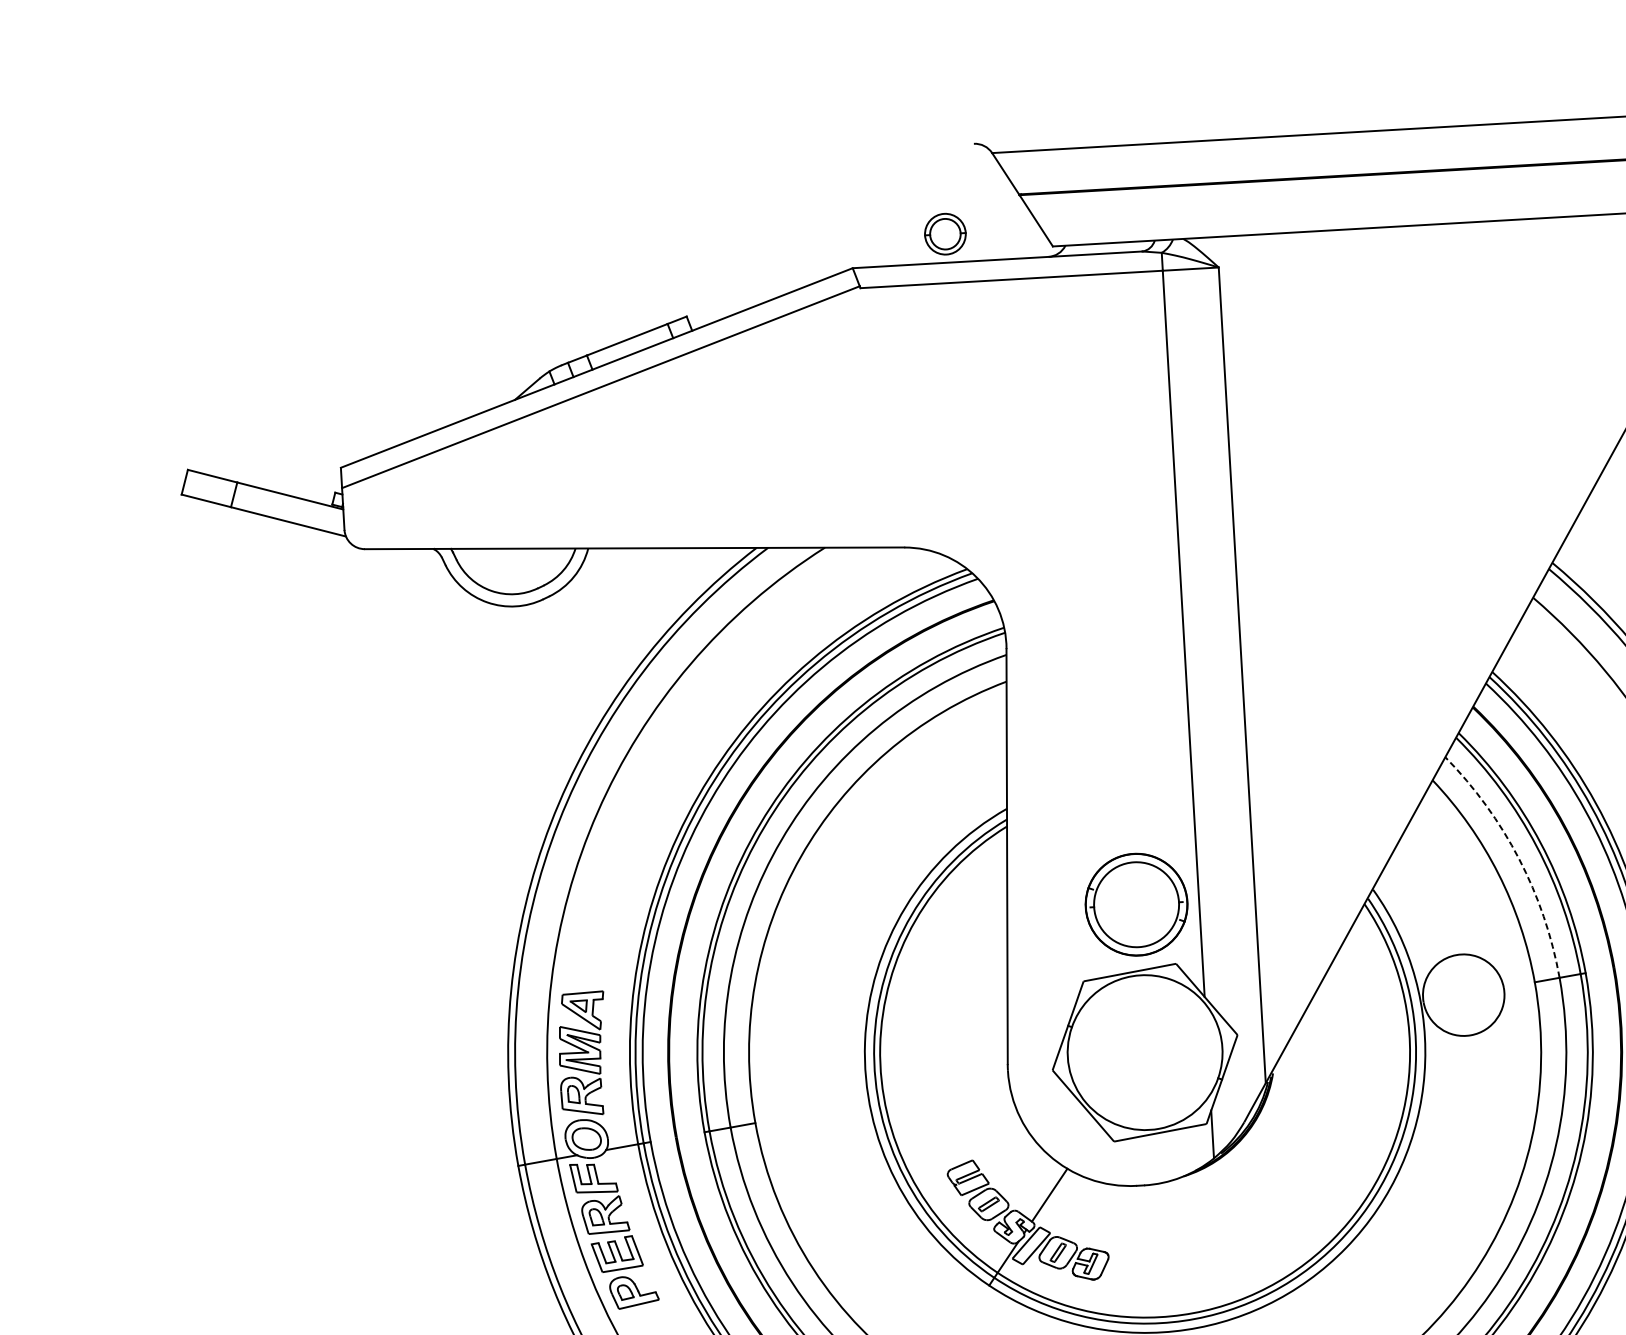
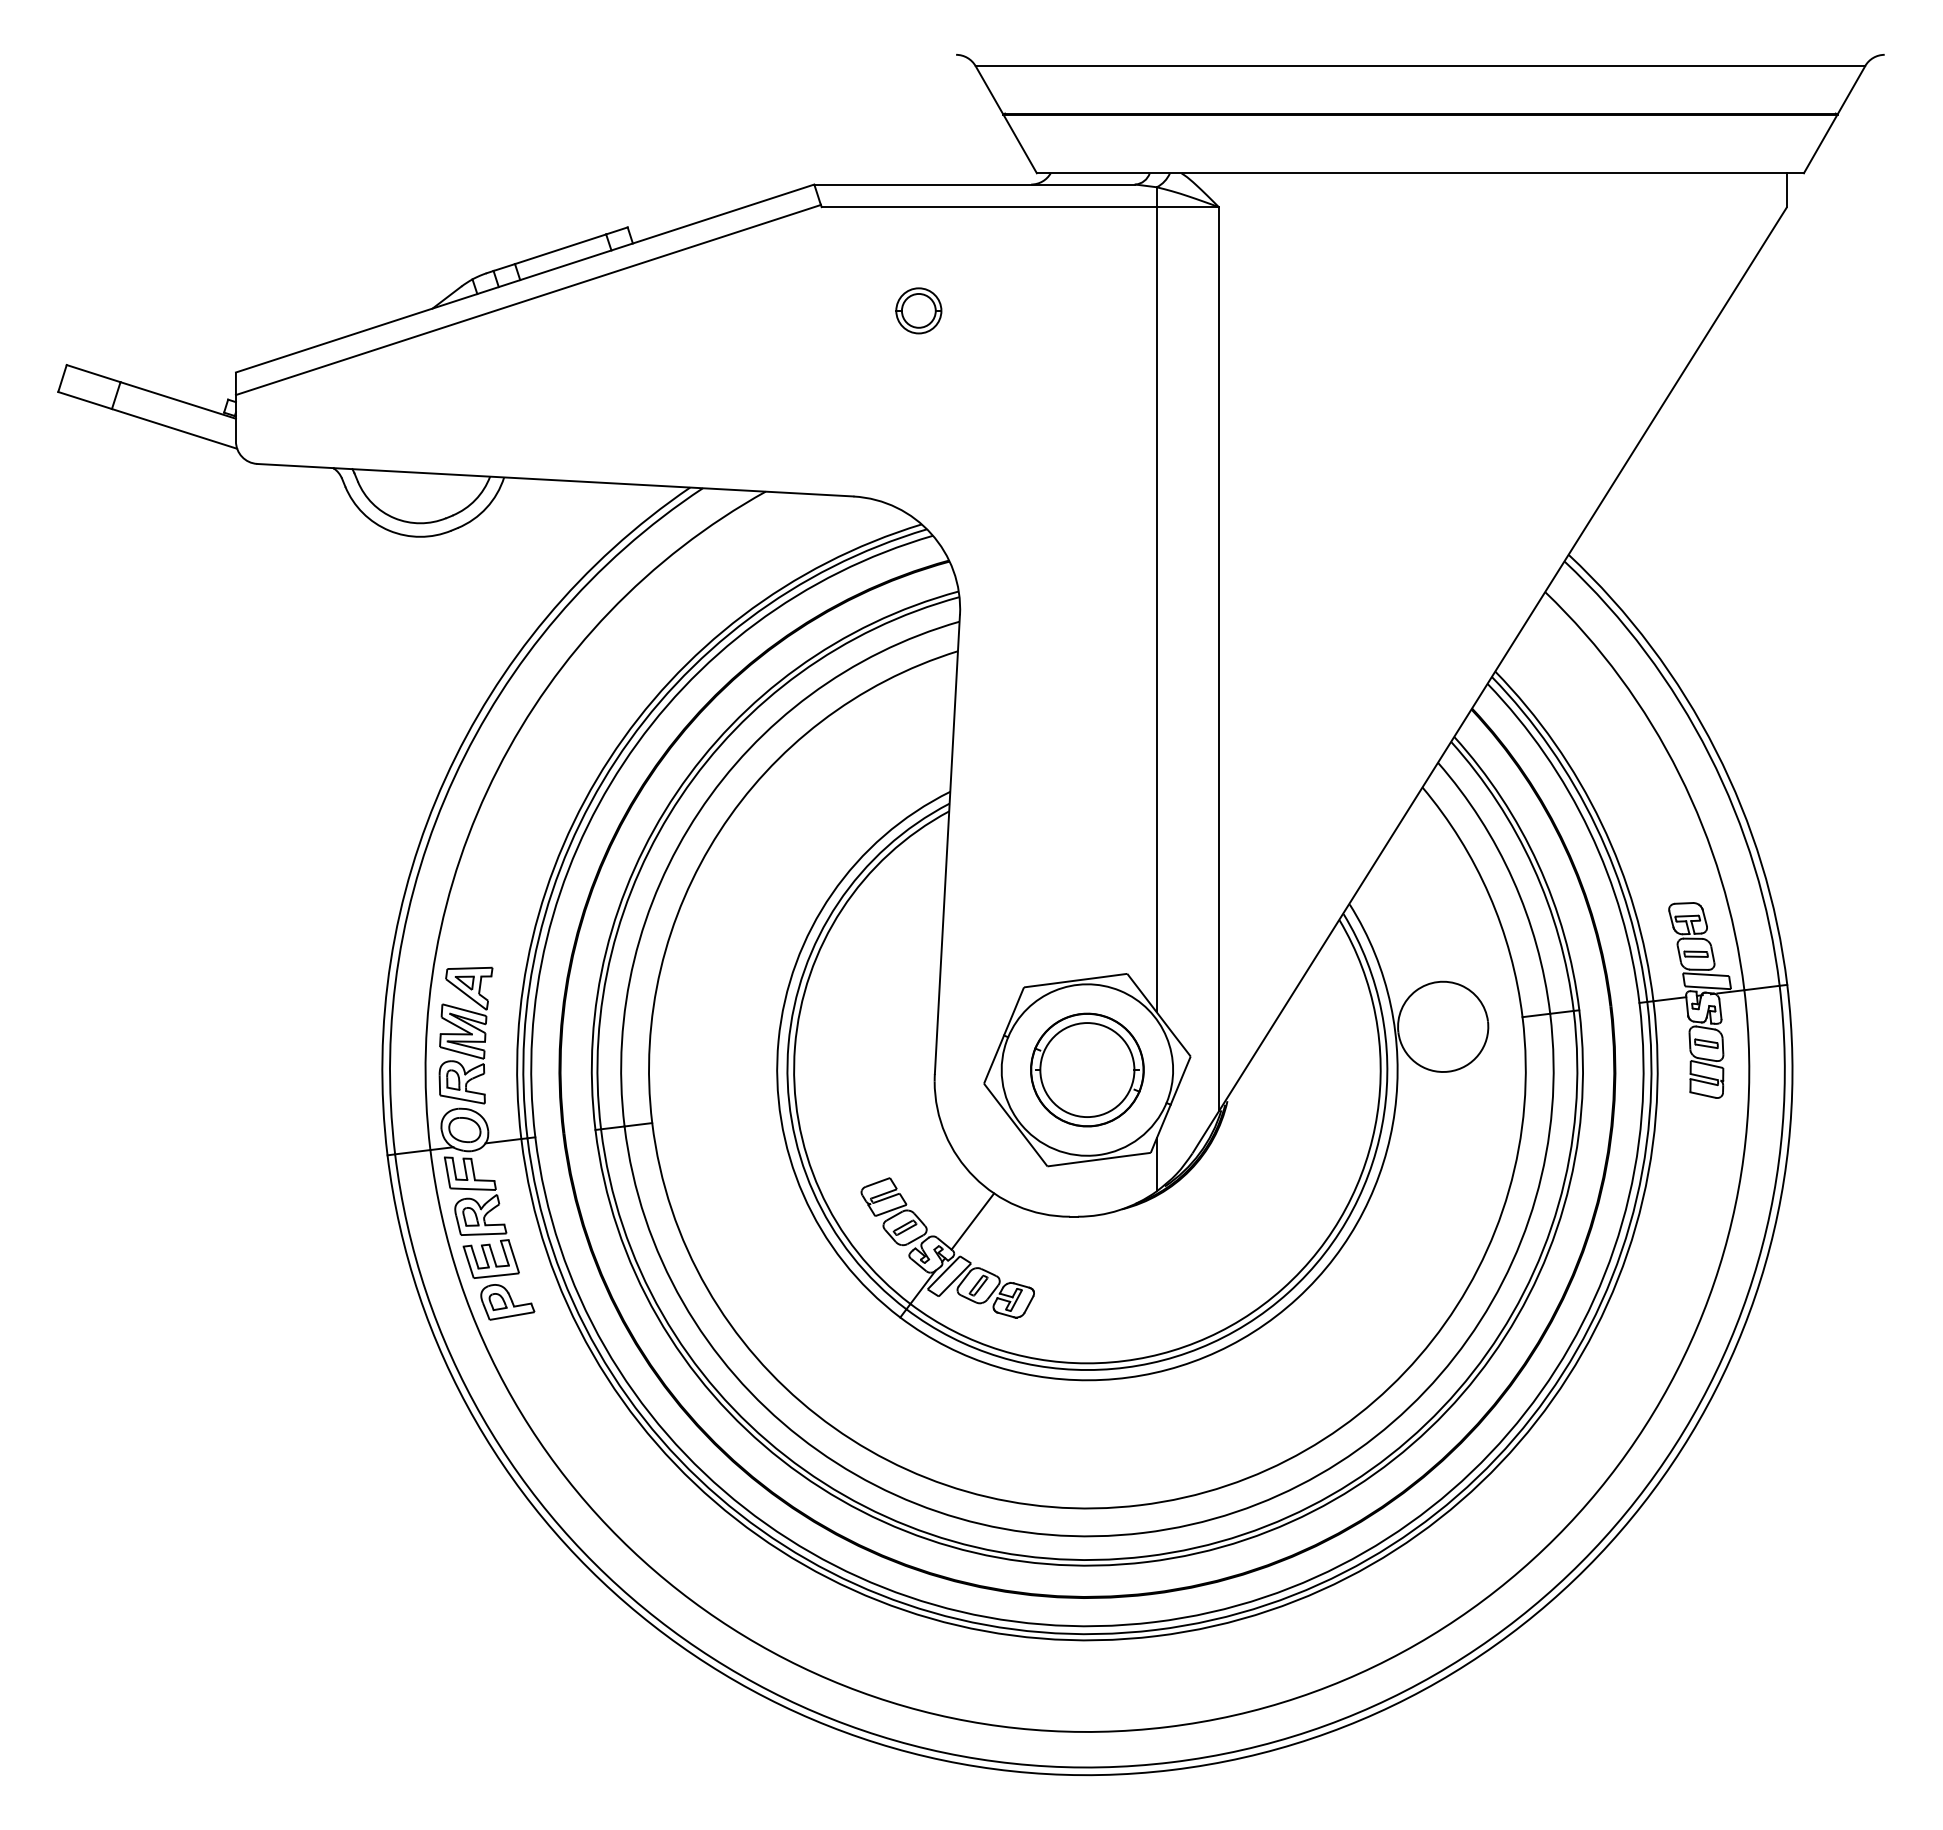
part: (945, 233) -> (918, 310), moved
arc: (1519, 858) -> (1513, 879), dashed -> solid
part: (1136, 904) -> (1087, 1069), moved

